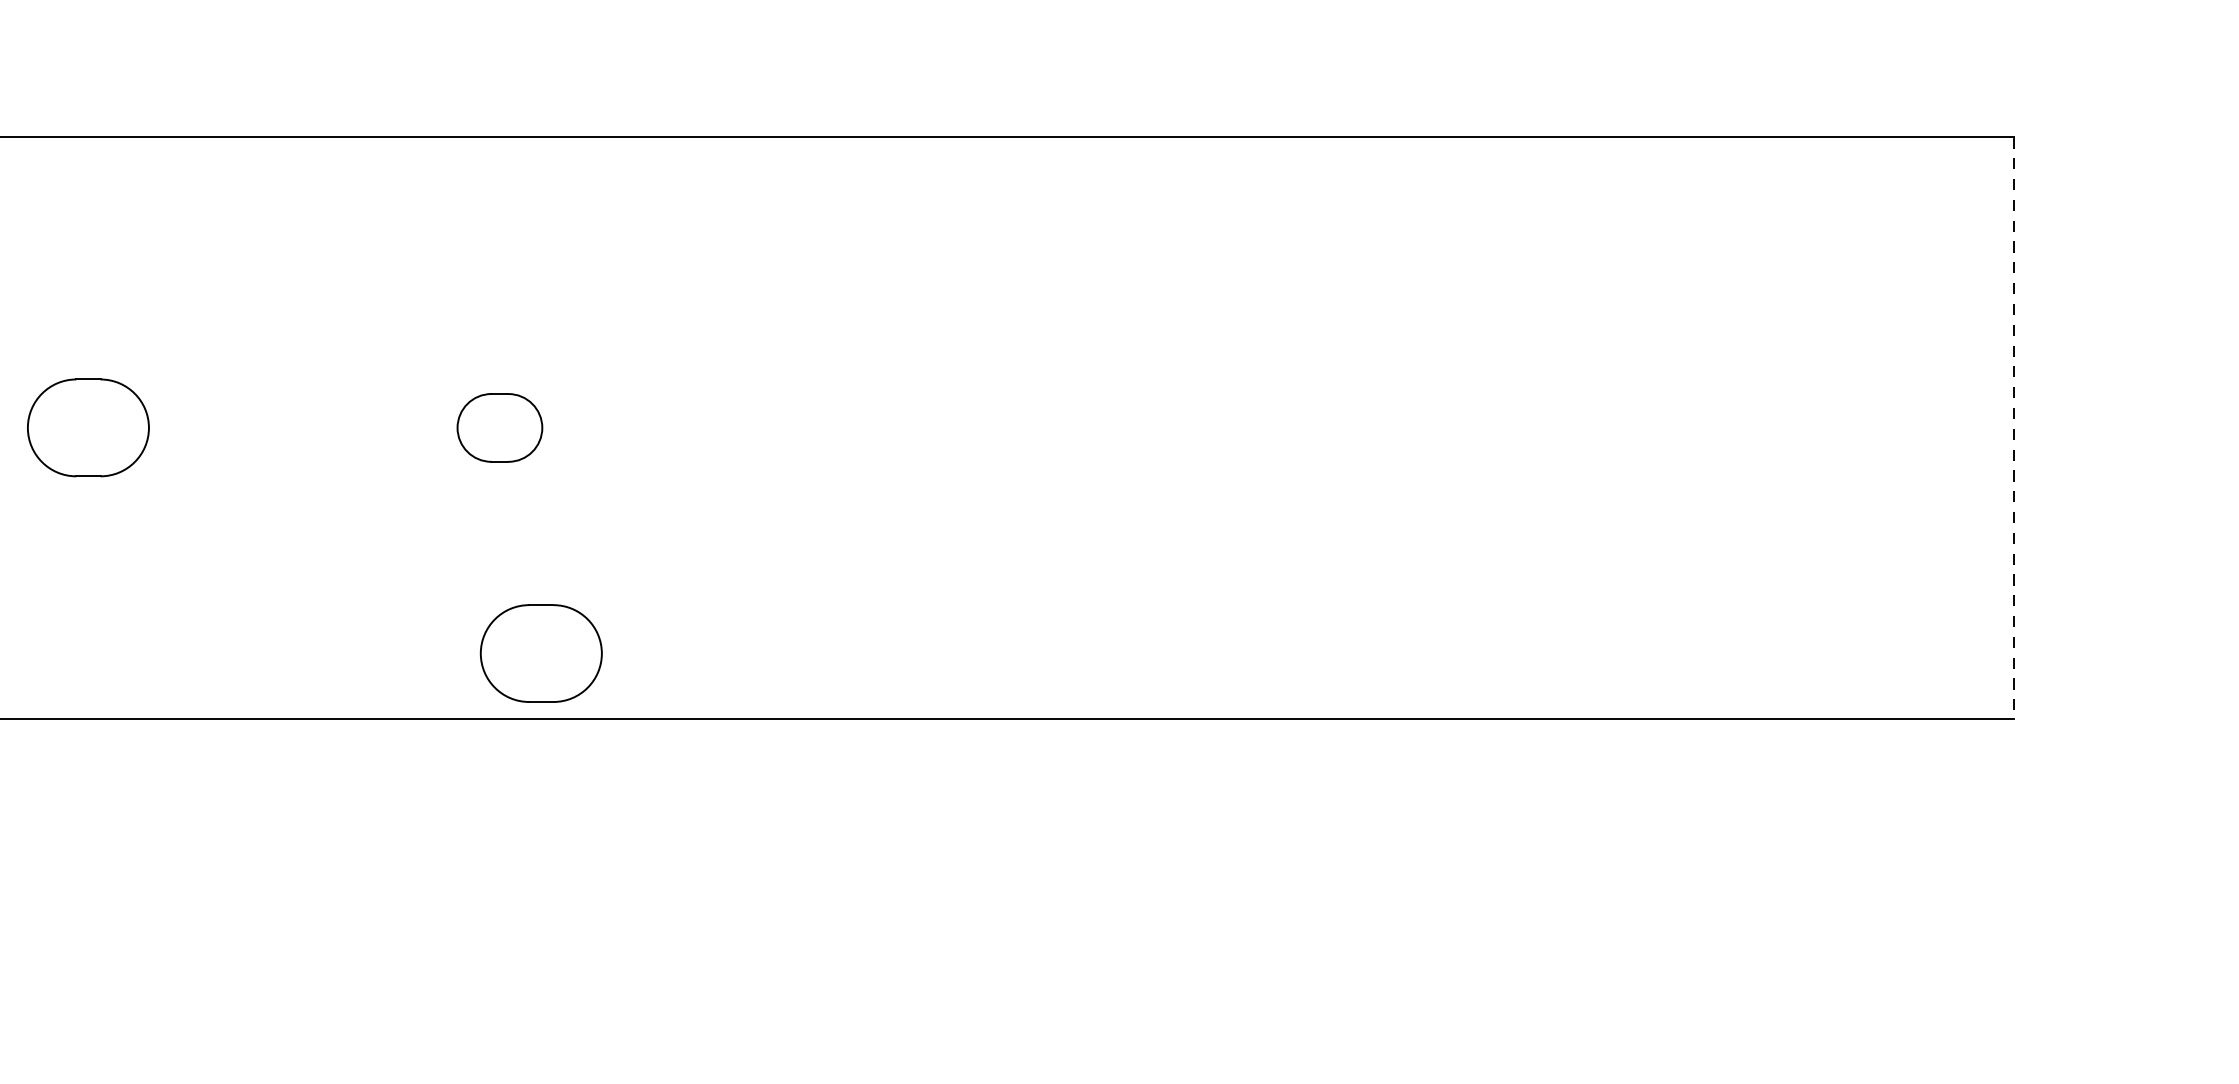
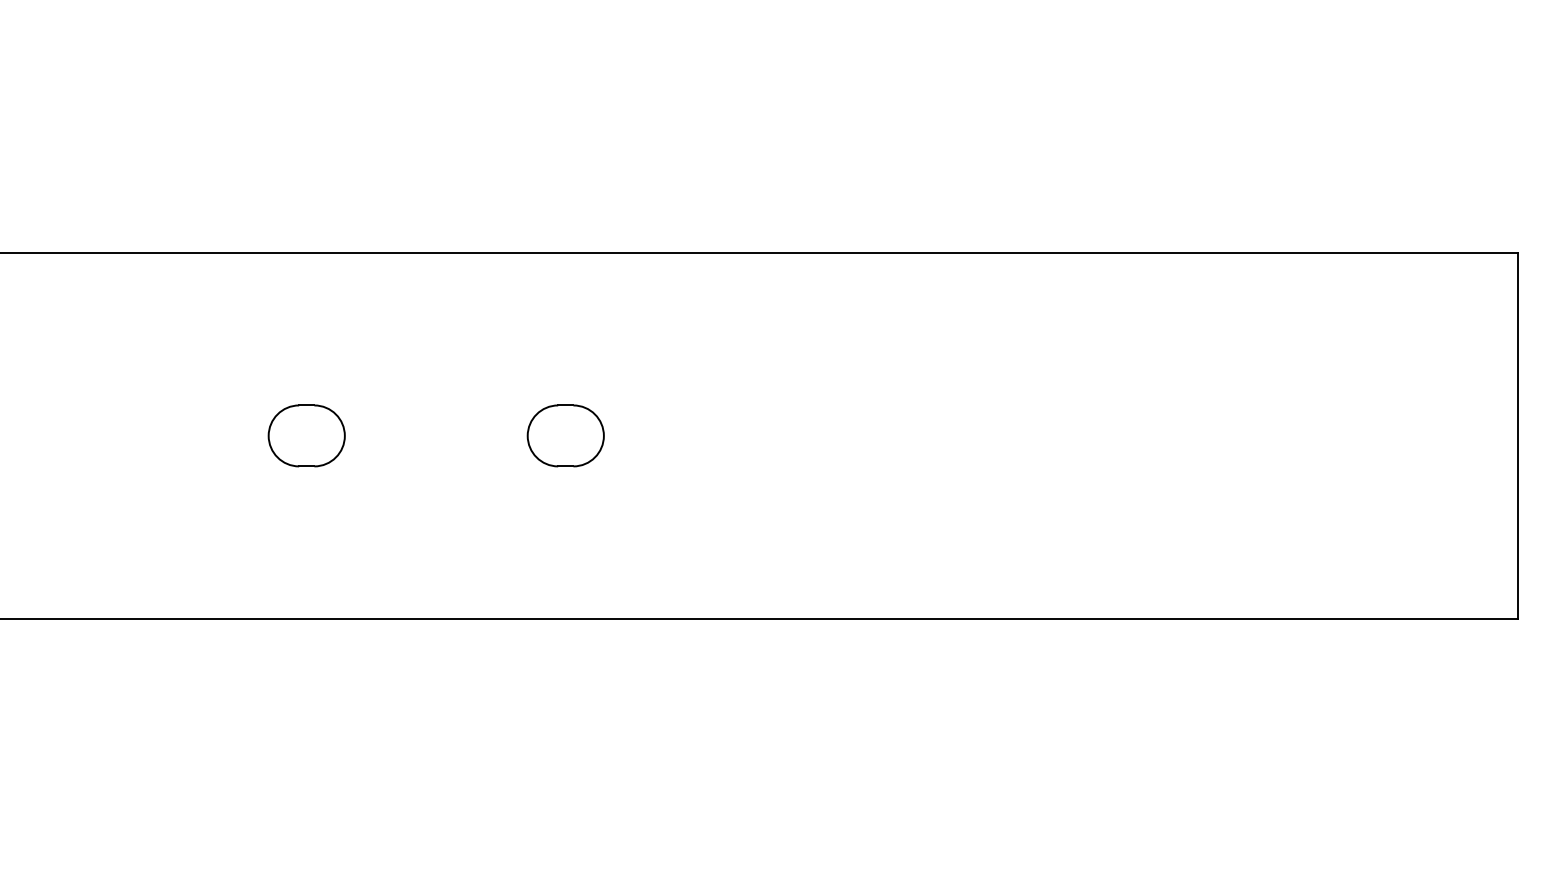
part: (499, 427) -> (565, 435), size x1.43
line: (2014, 428) -> (1518, 436), dashed -> solid
part: (540, 652) -> (591, 577), removed

